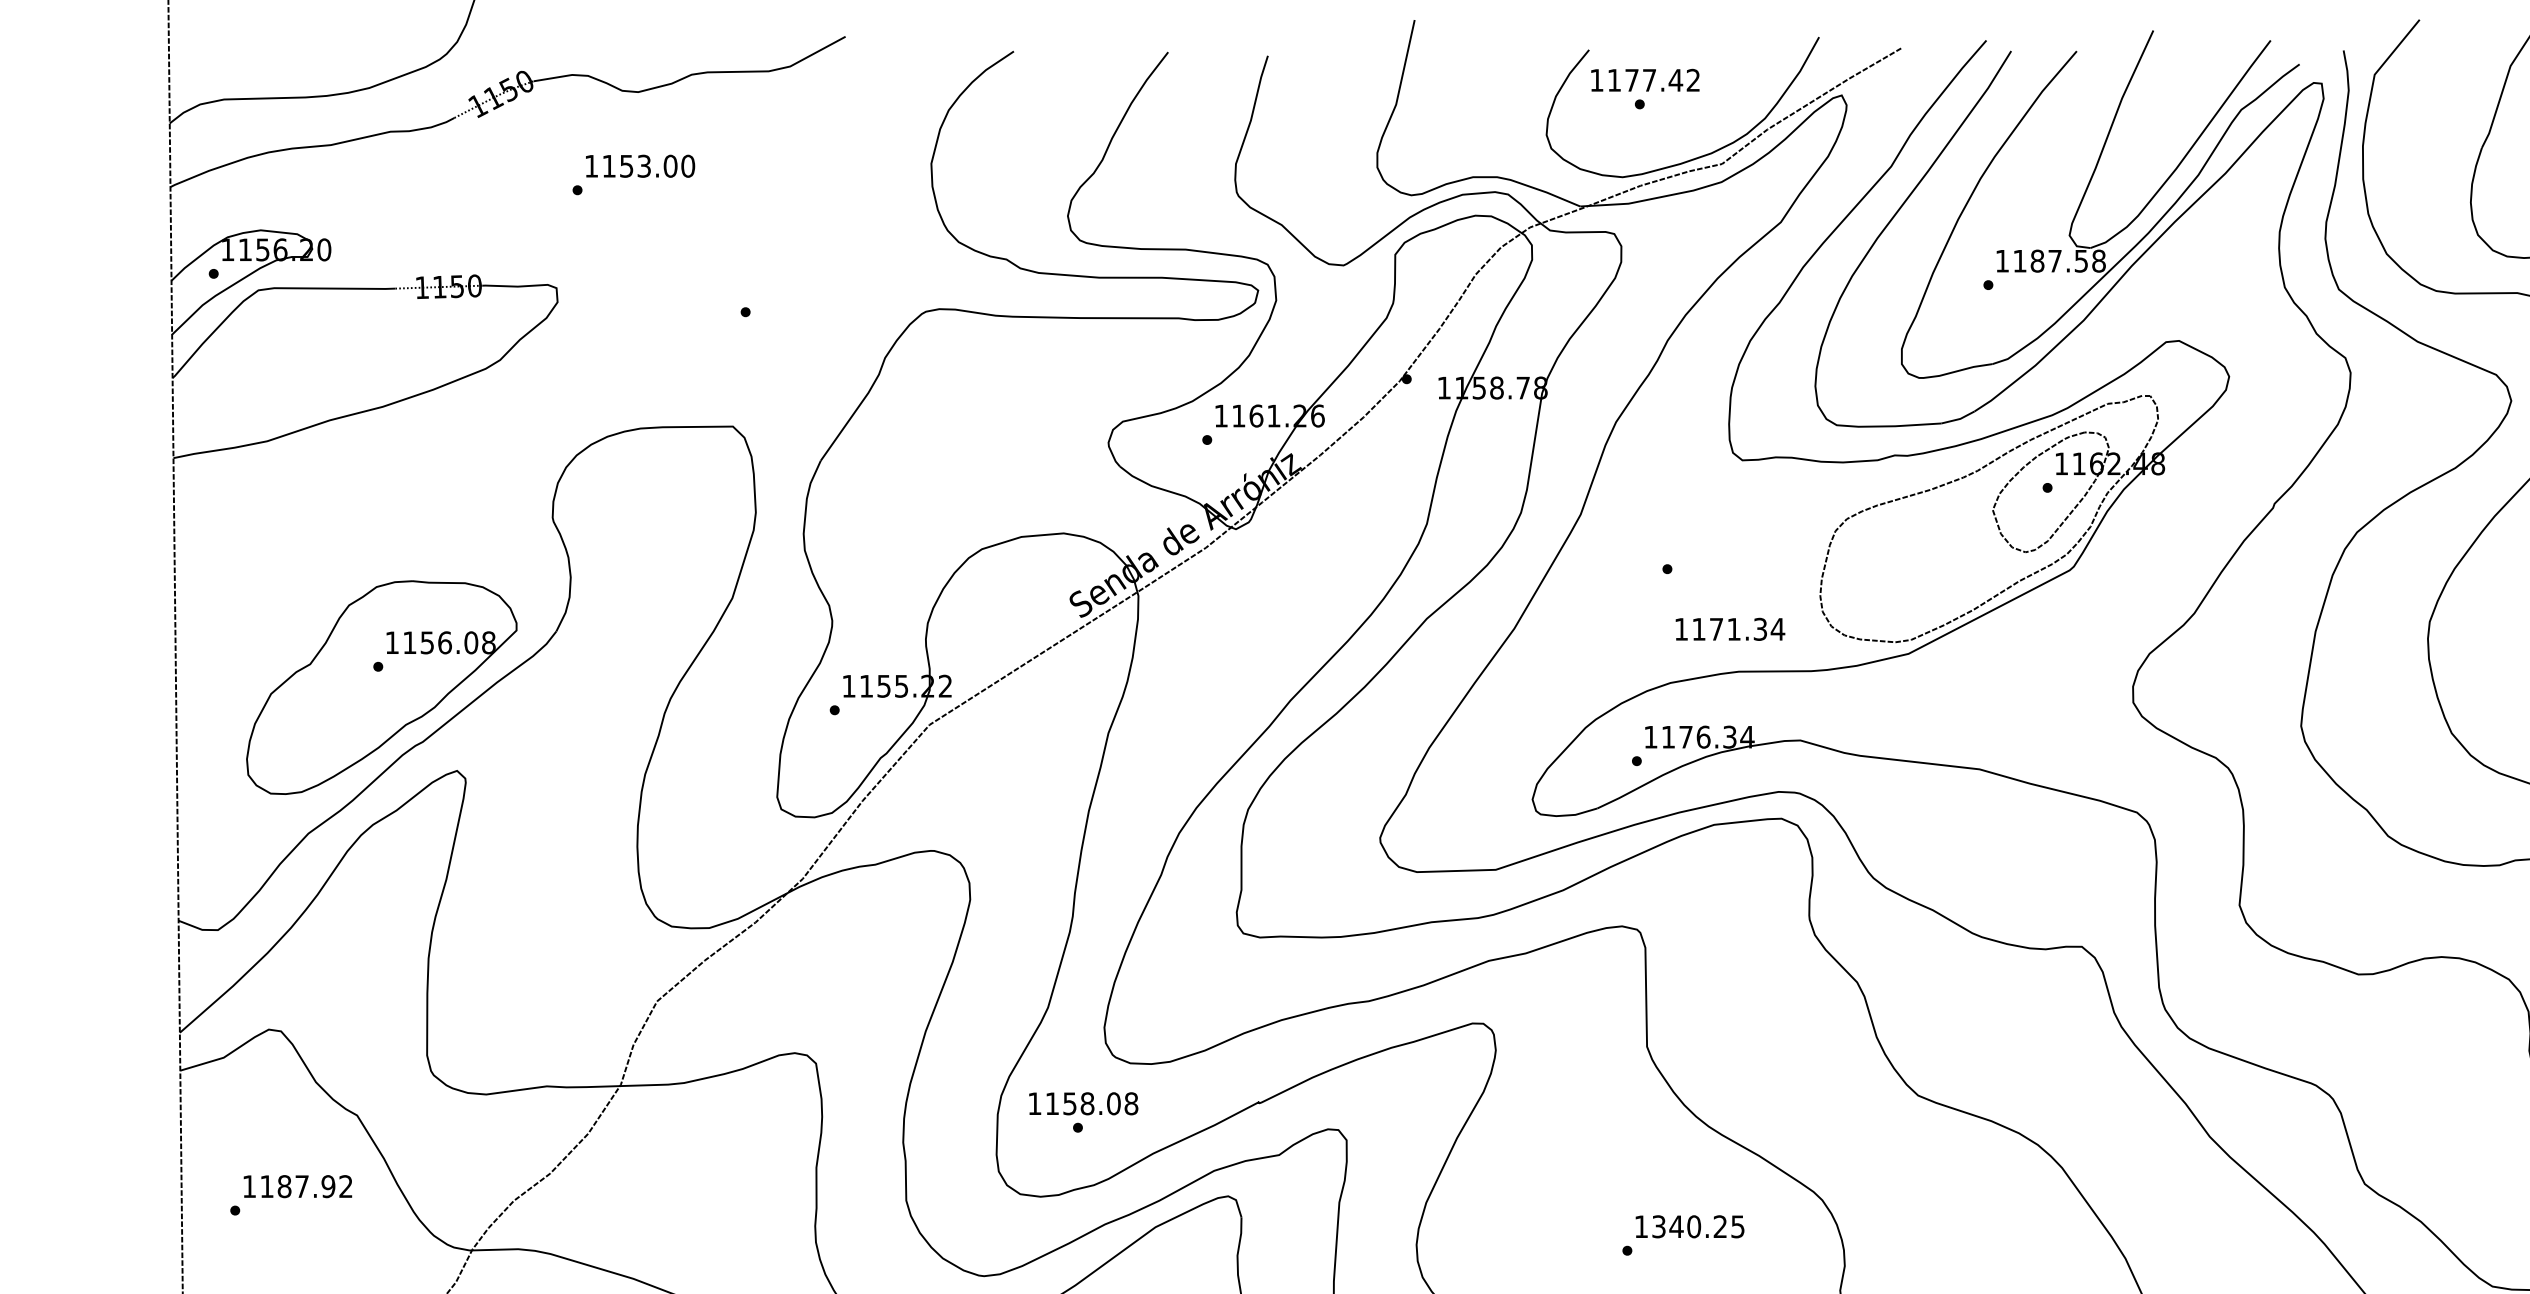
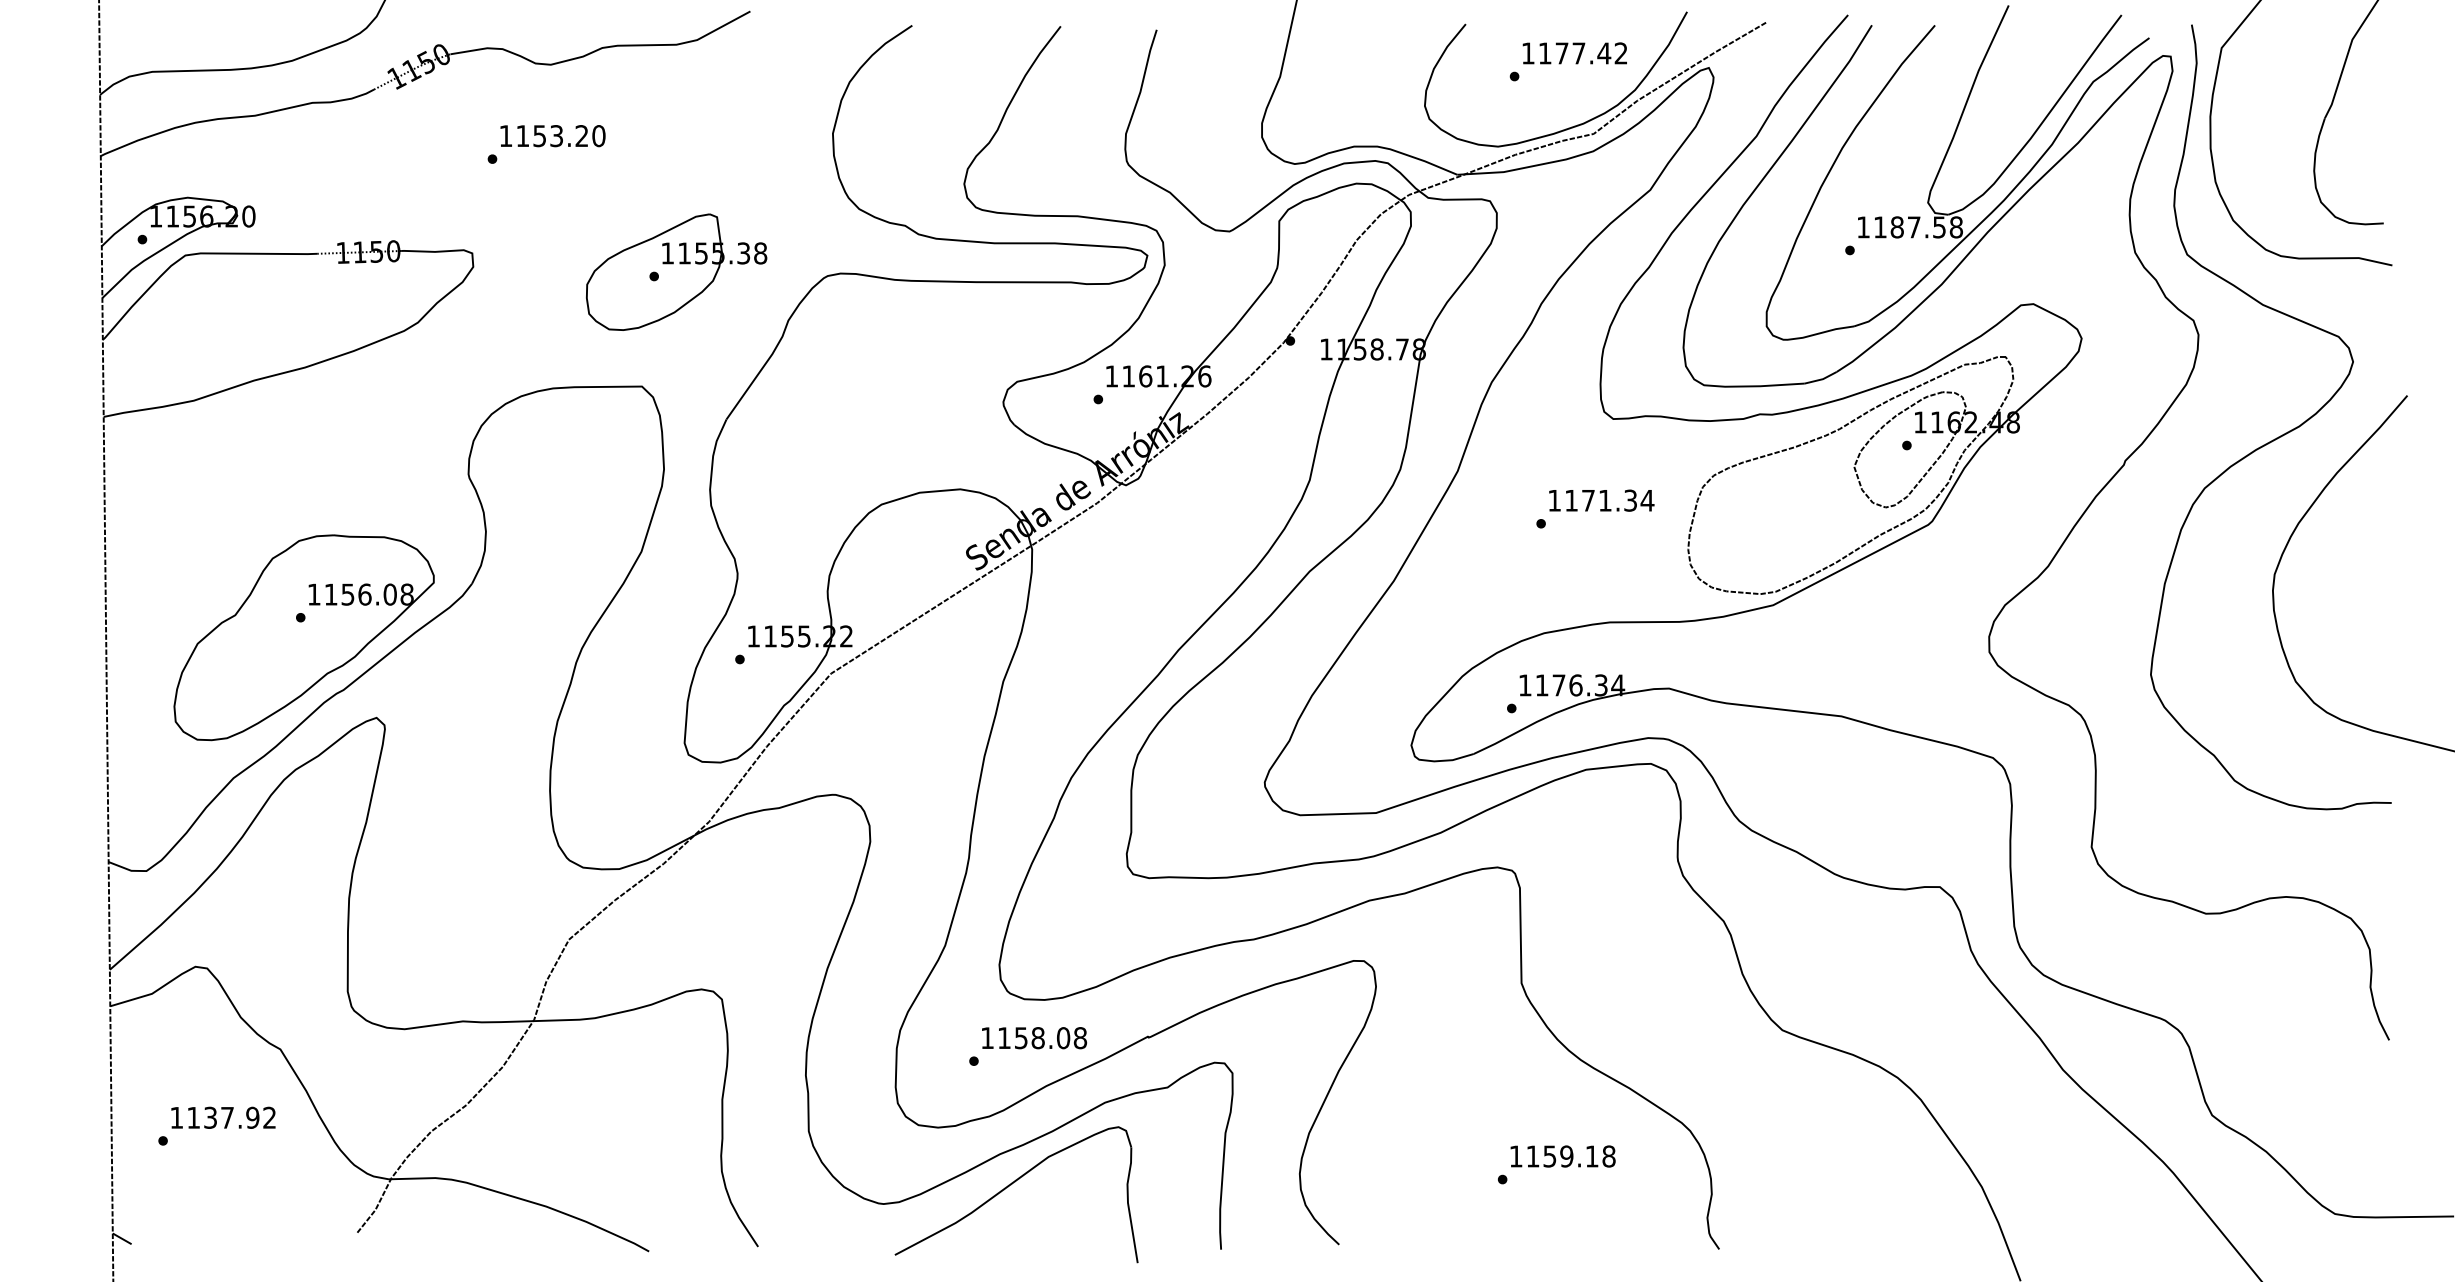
text: (1644, 80) -> (1574, 53), moved
text: (670, 166) -> (581, 136), 1153.00 -> 1153.20
part: (768, 307) -> (676, 271), added
text: (1730, 629) -> (1601, 500), moved
text: (1083, 1104) -> (1034, 1038), moved
text: (284, 1186) -> (210, 1117), 1187.92 -> 1137.92
text: (1697, 1226) -> (1570, 1156), 1340.25 -> 1159.18

